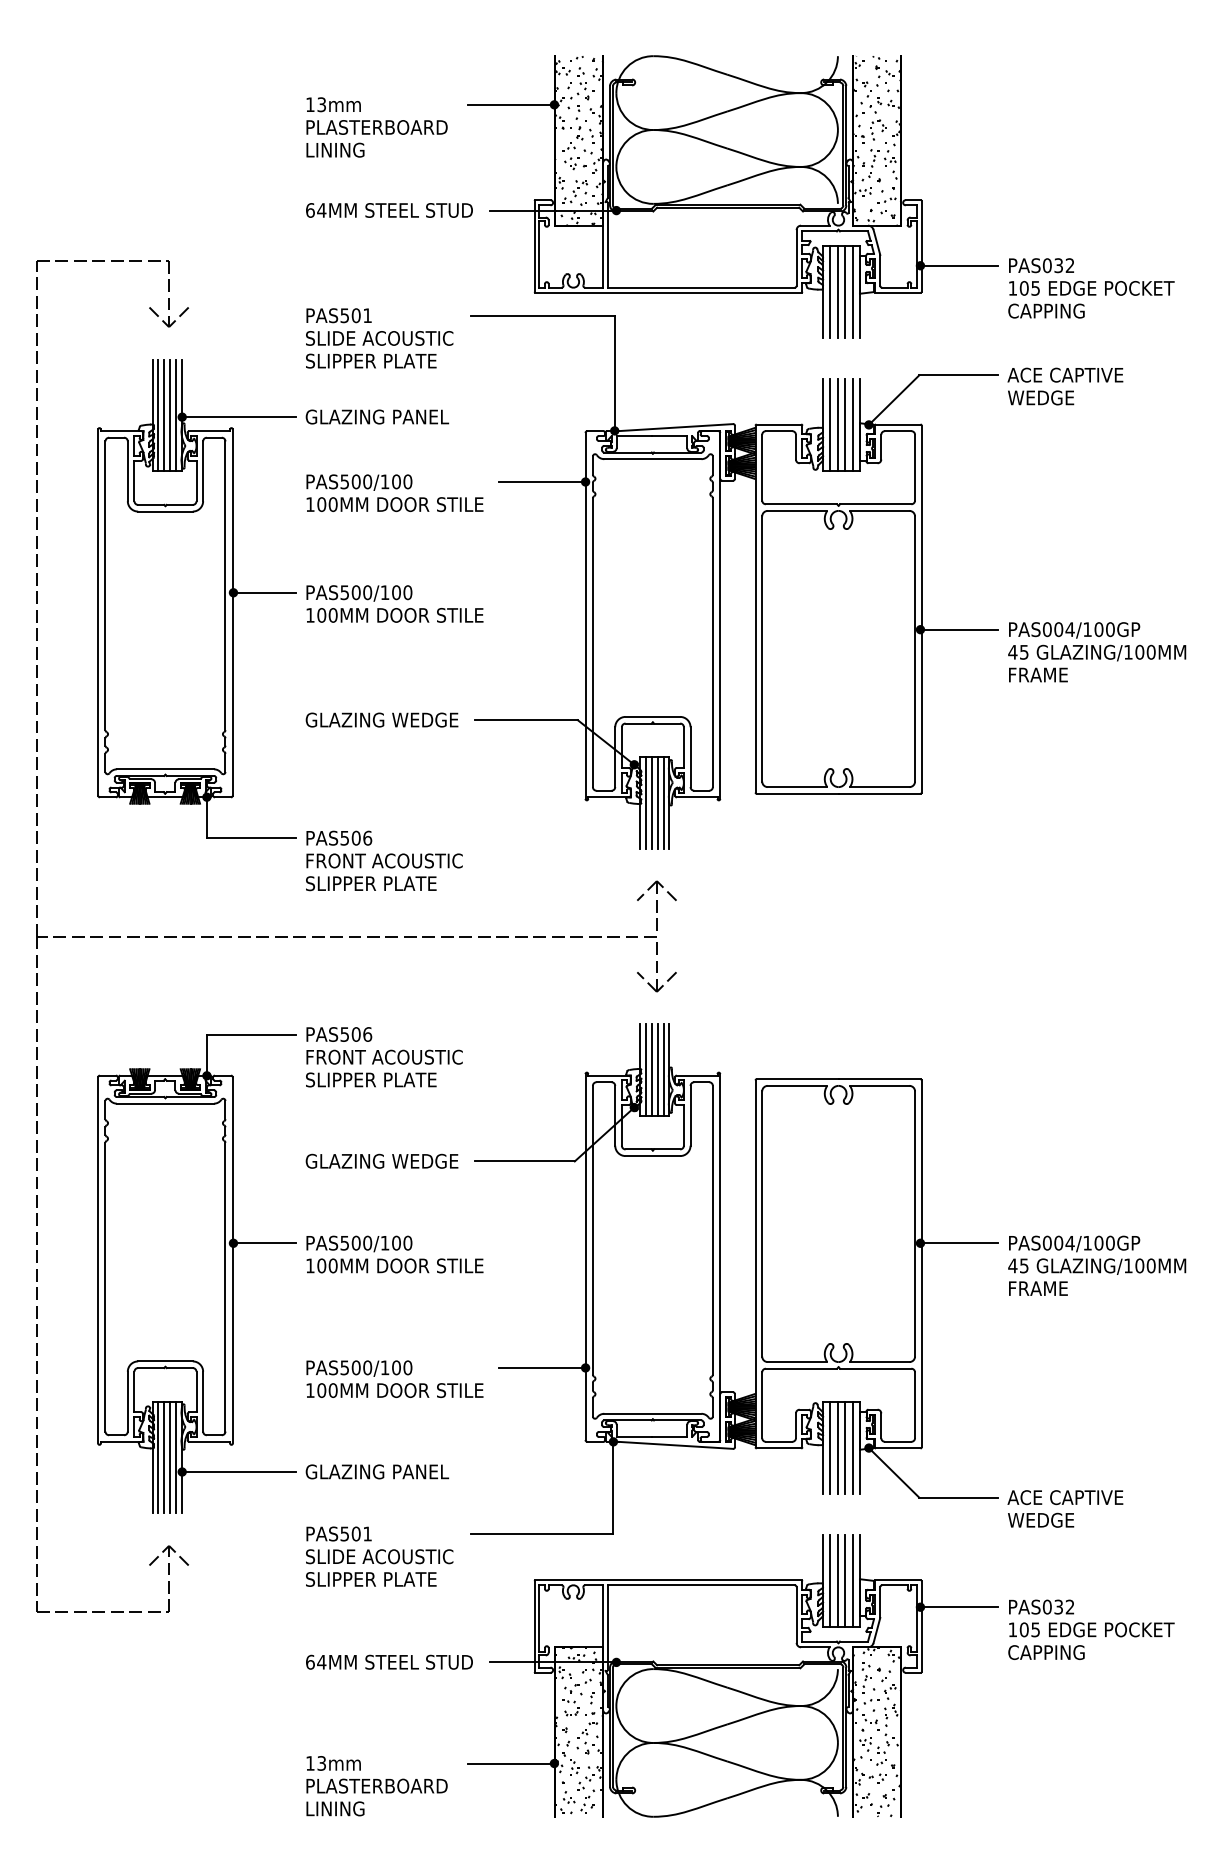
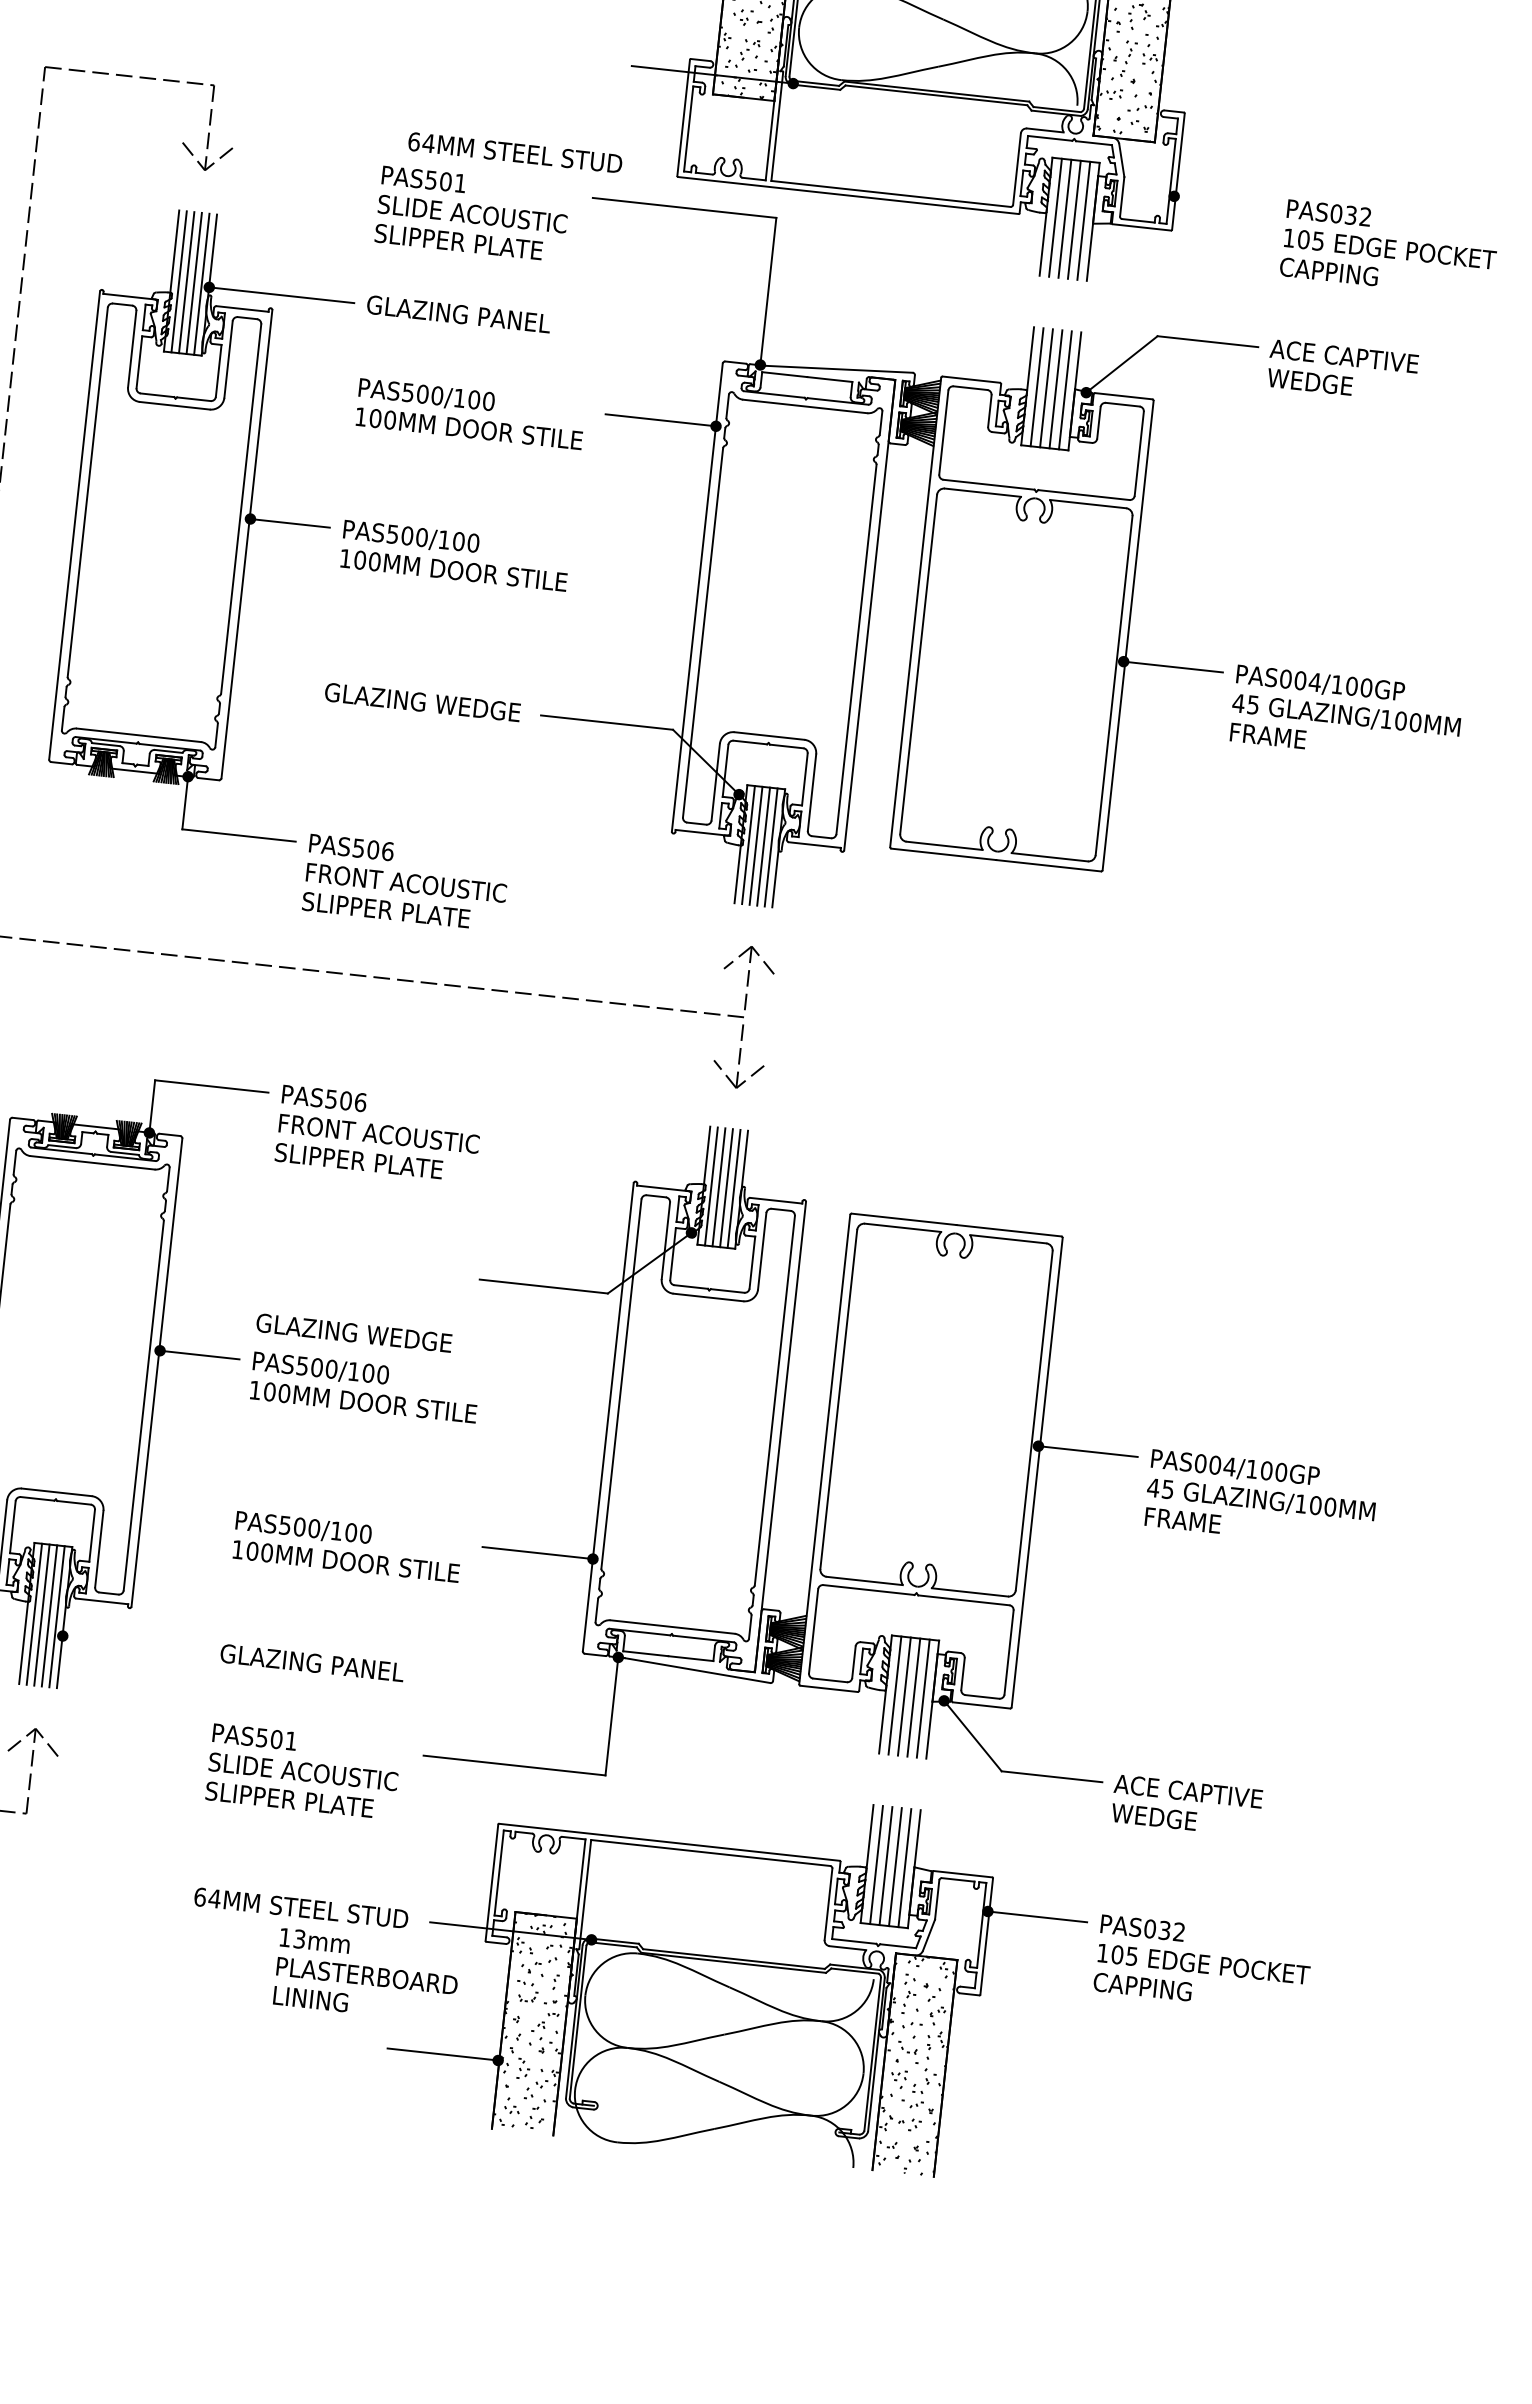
text: (389, 210) -> (515, 152), moved
line: (959, 265) -> (1224, 201), removed
text: (381, 1160) -> (353, 1331), moved
line: (238, 1472) -> (134, 1644), removed
text: (376, 1786) -> (366, 1976), moved

